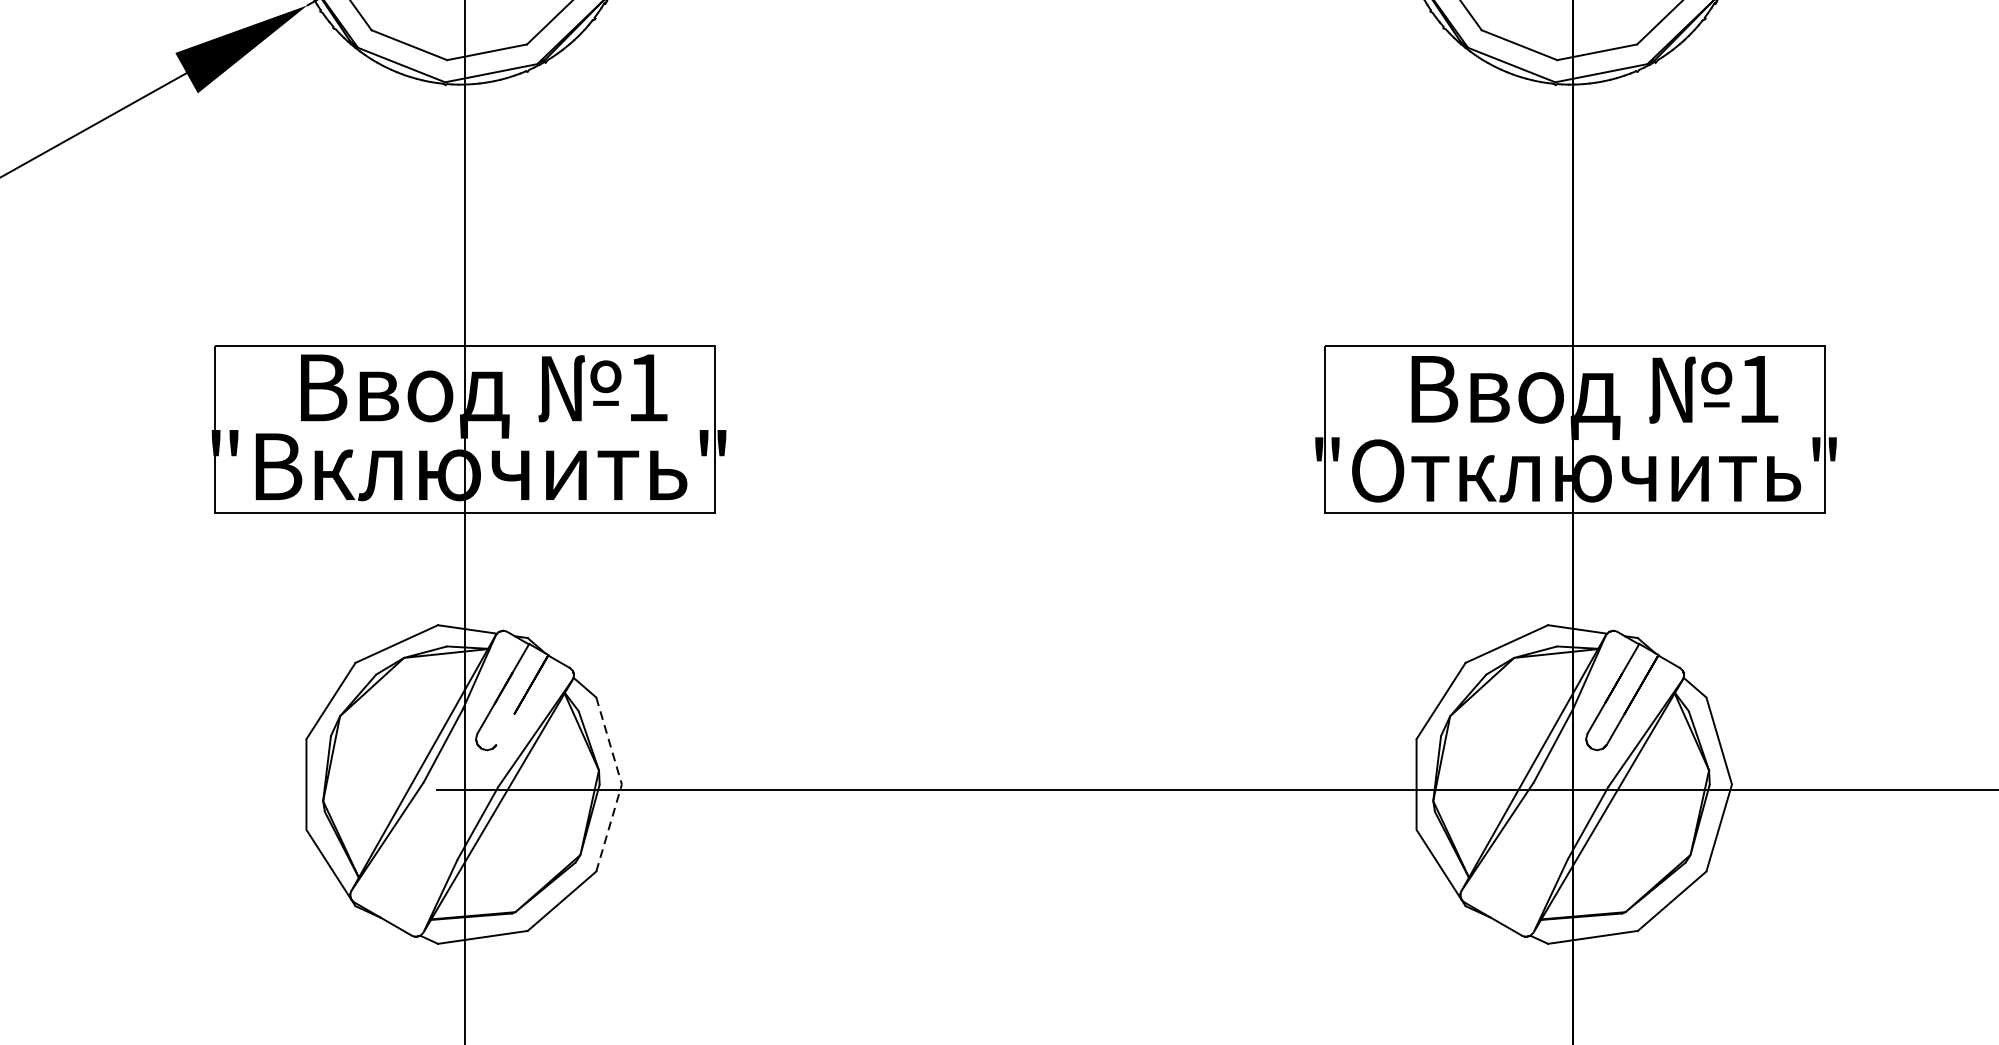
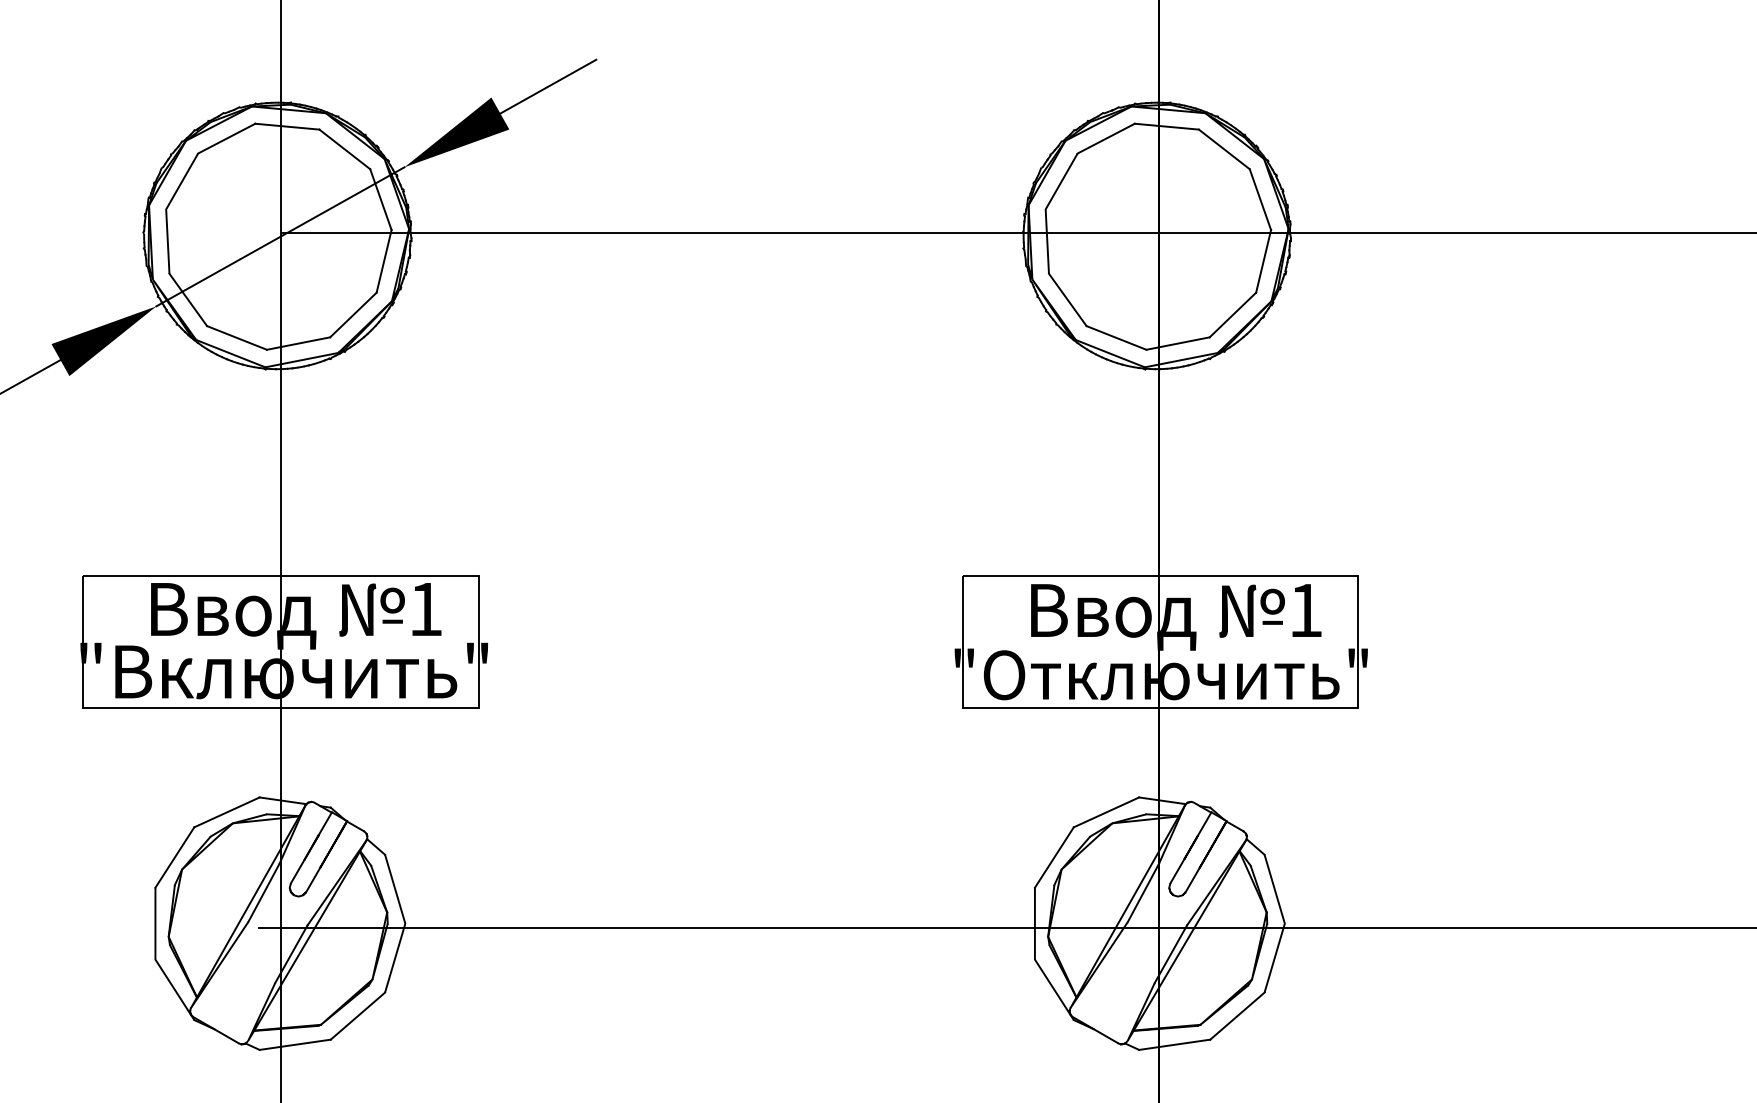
line: (505, 730) -> (313, 880), added
line: (622, 784) -> (405, 923), dashed -> solid

